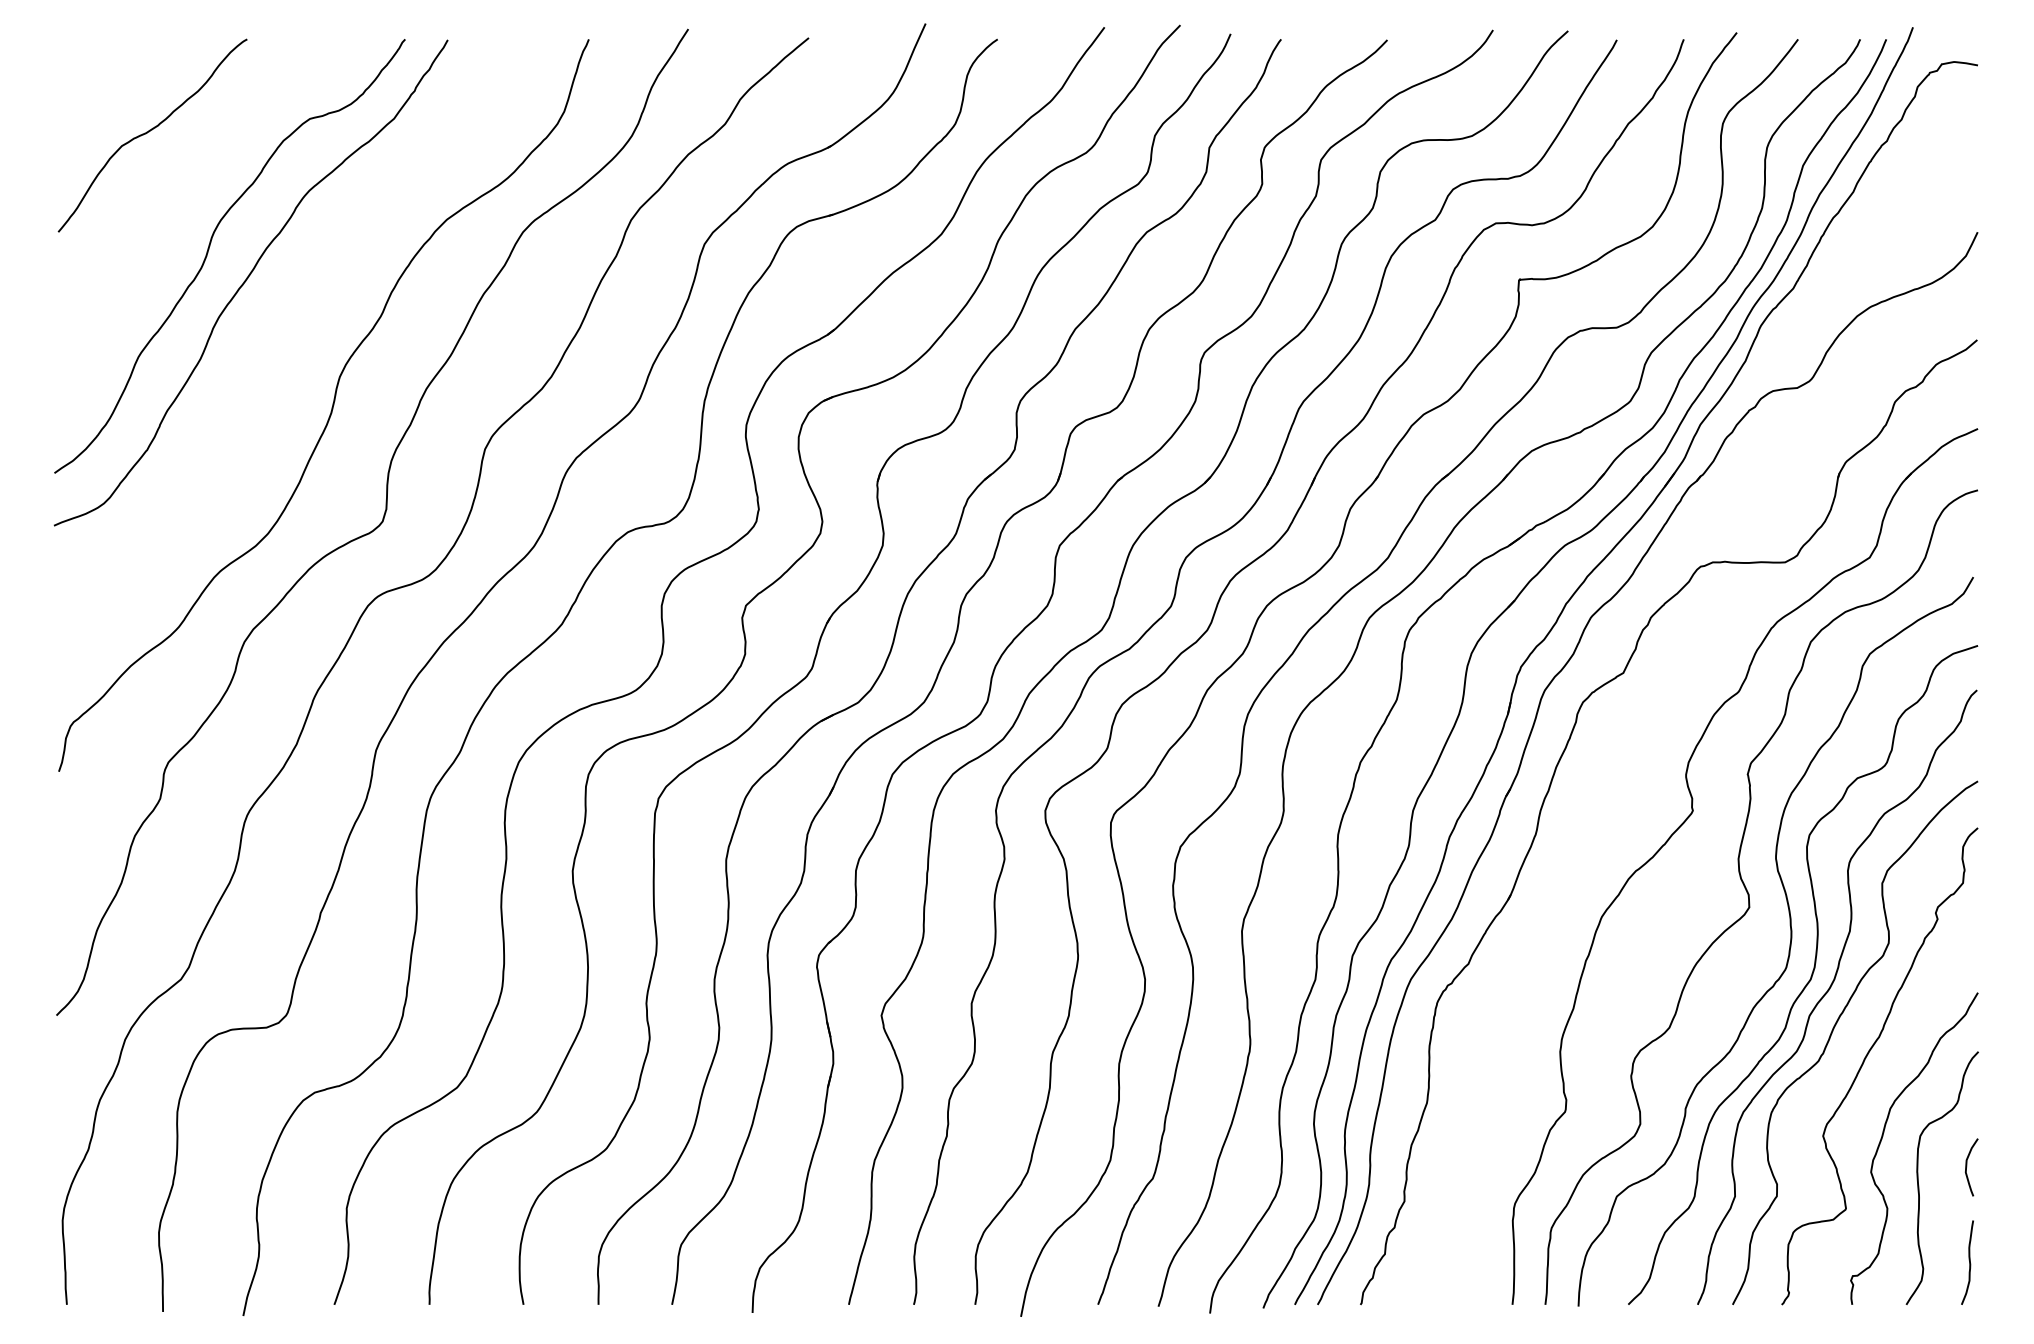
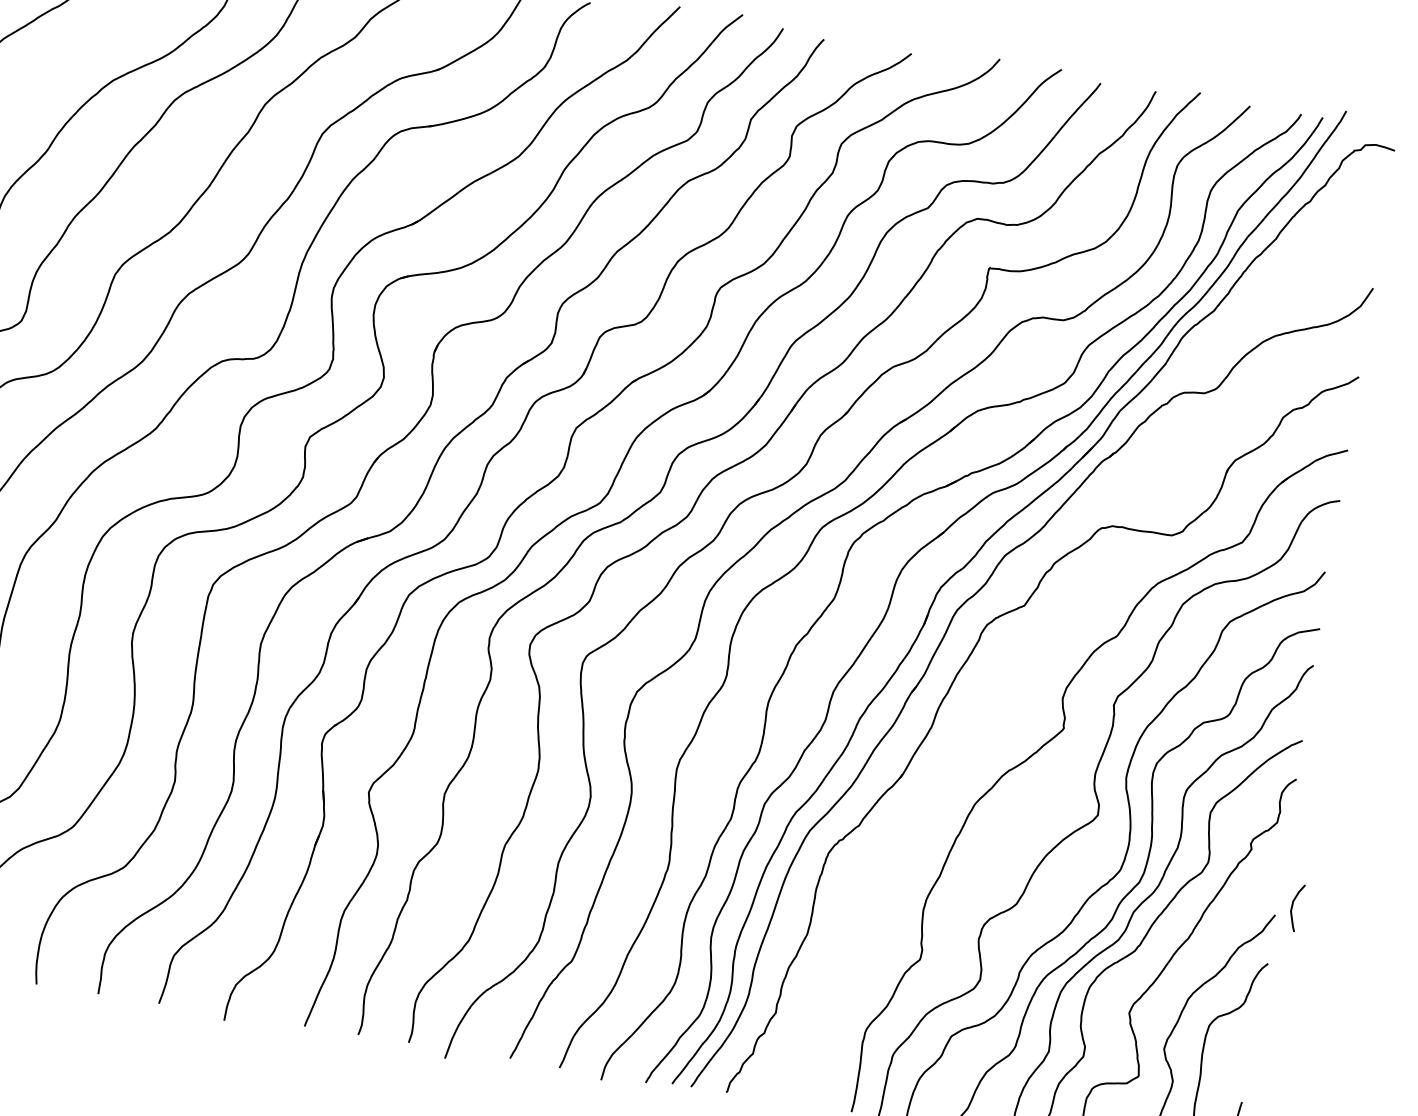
curve: (1967, 1166) -> (1293, 906), moved

